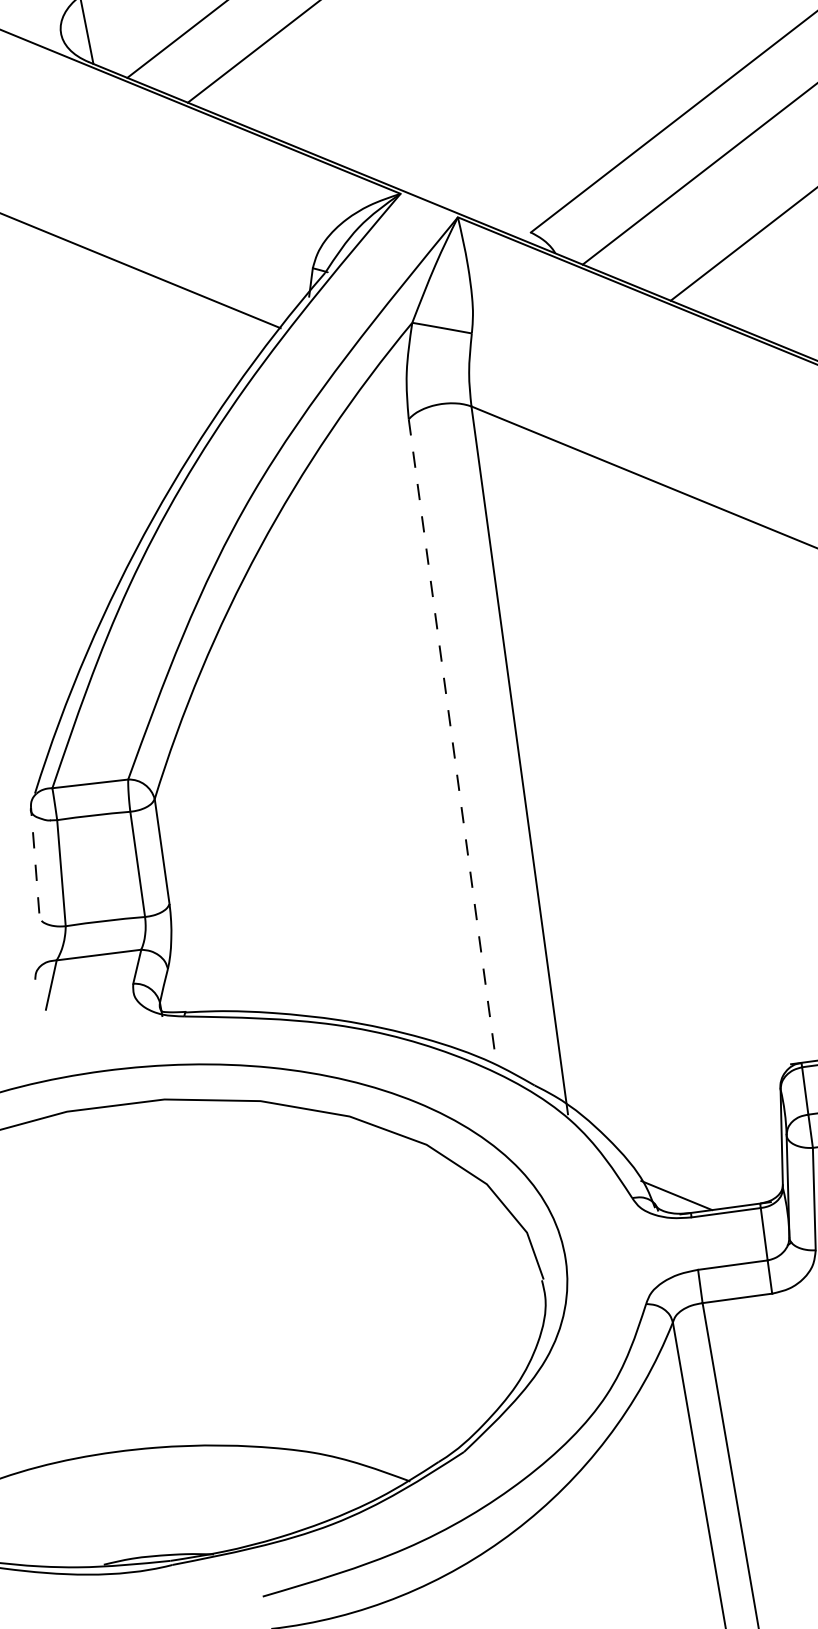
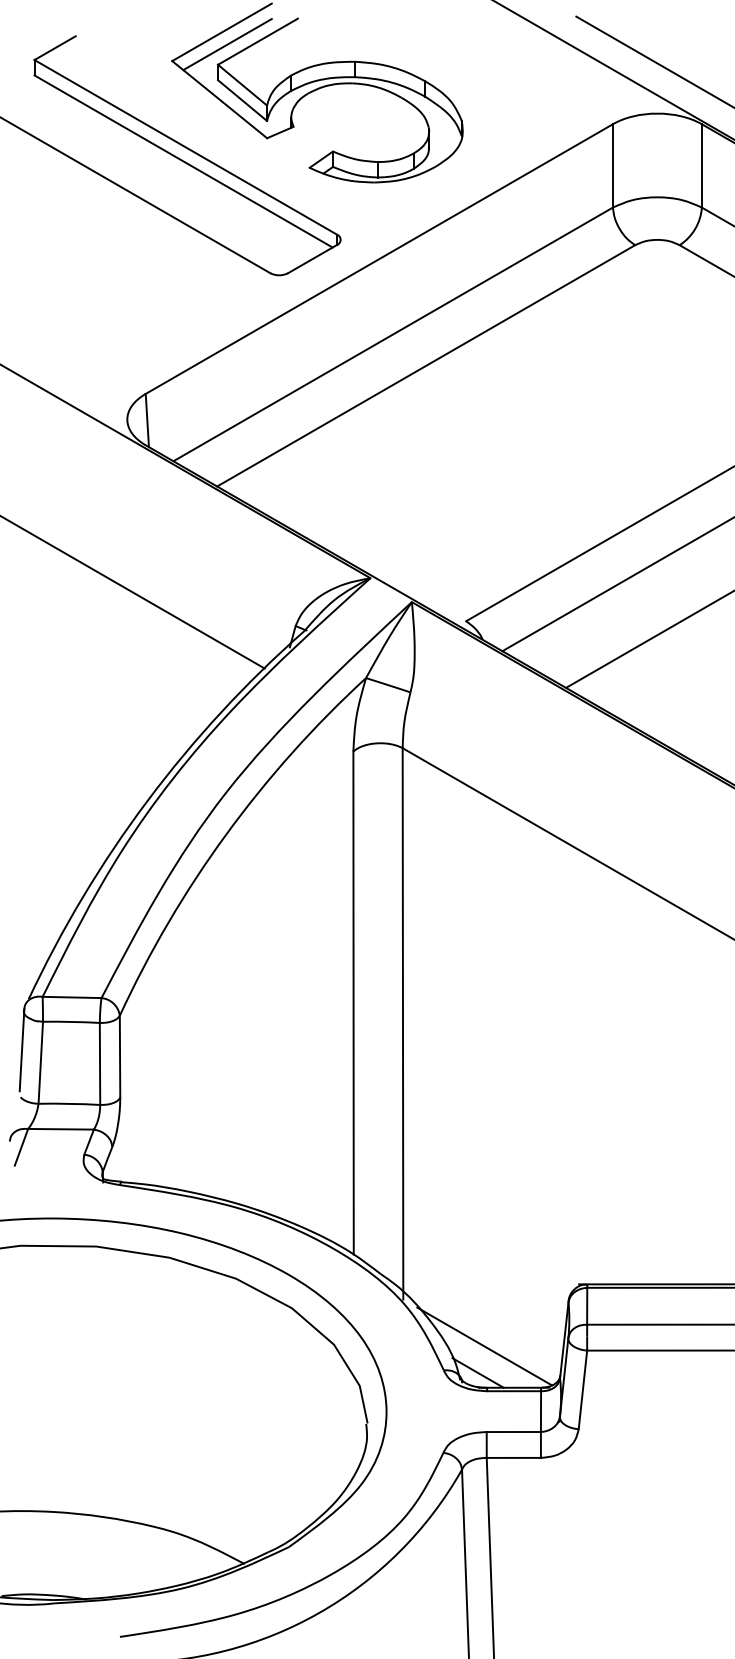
line: (452, 742) -> (353, 1003), dashed -> solid
line: (35, 859) -> (22, 1049), dashed -> solid
line: (680, 1160) -> (484, 1346), added

